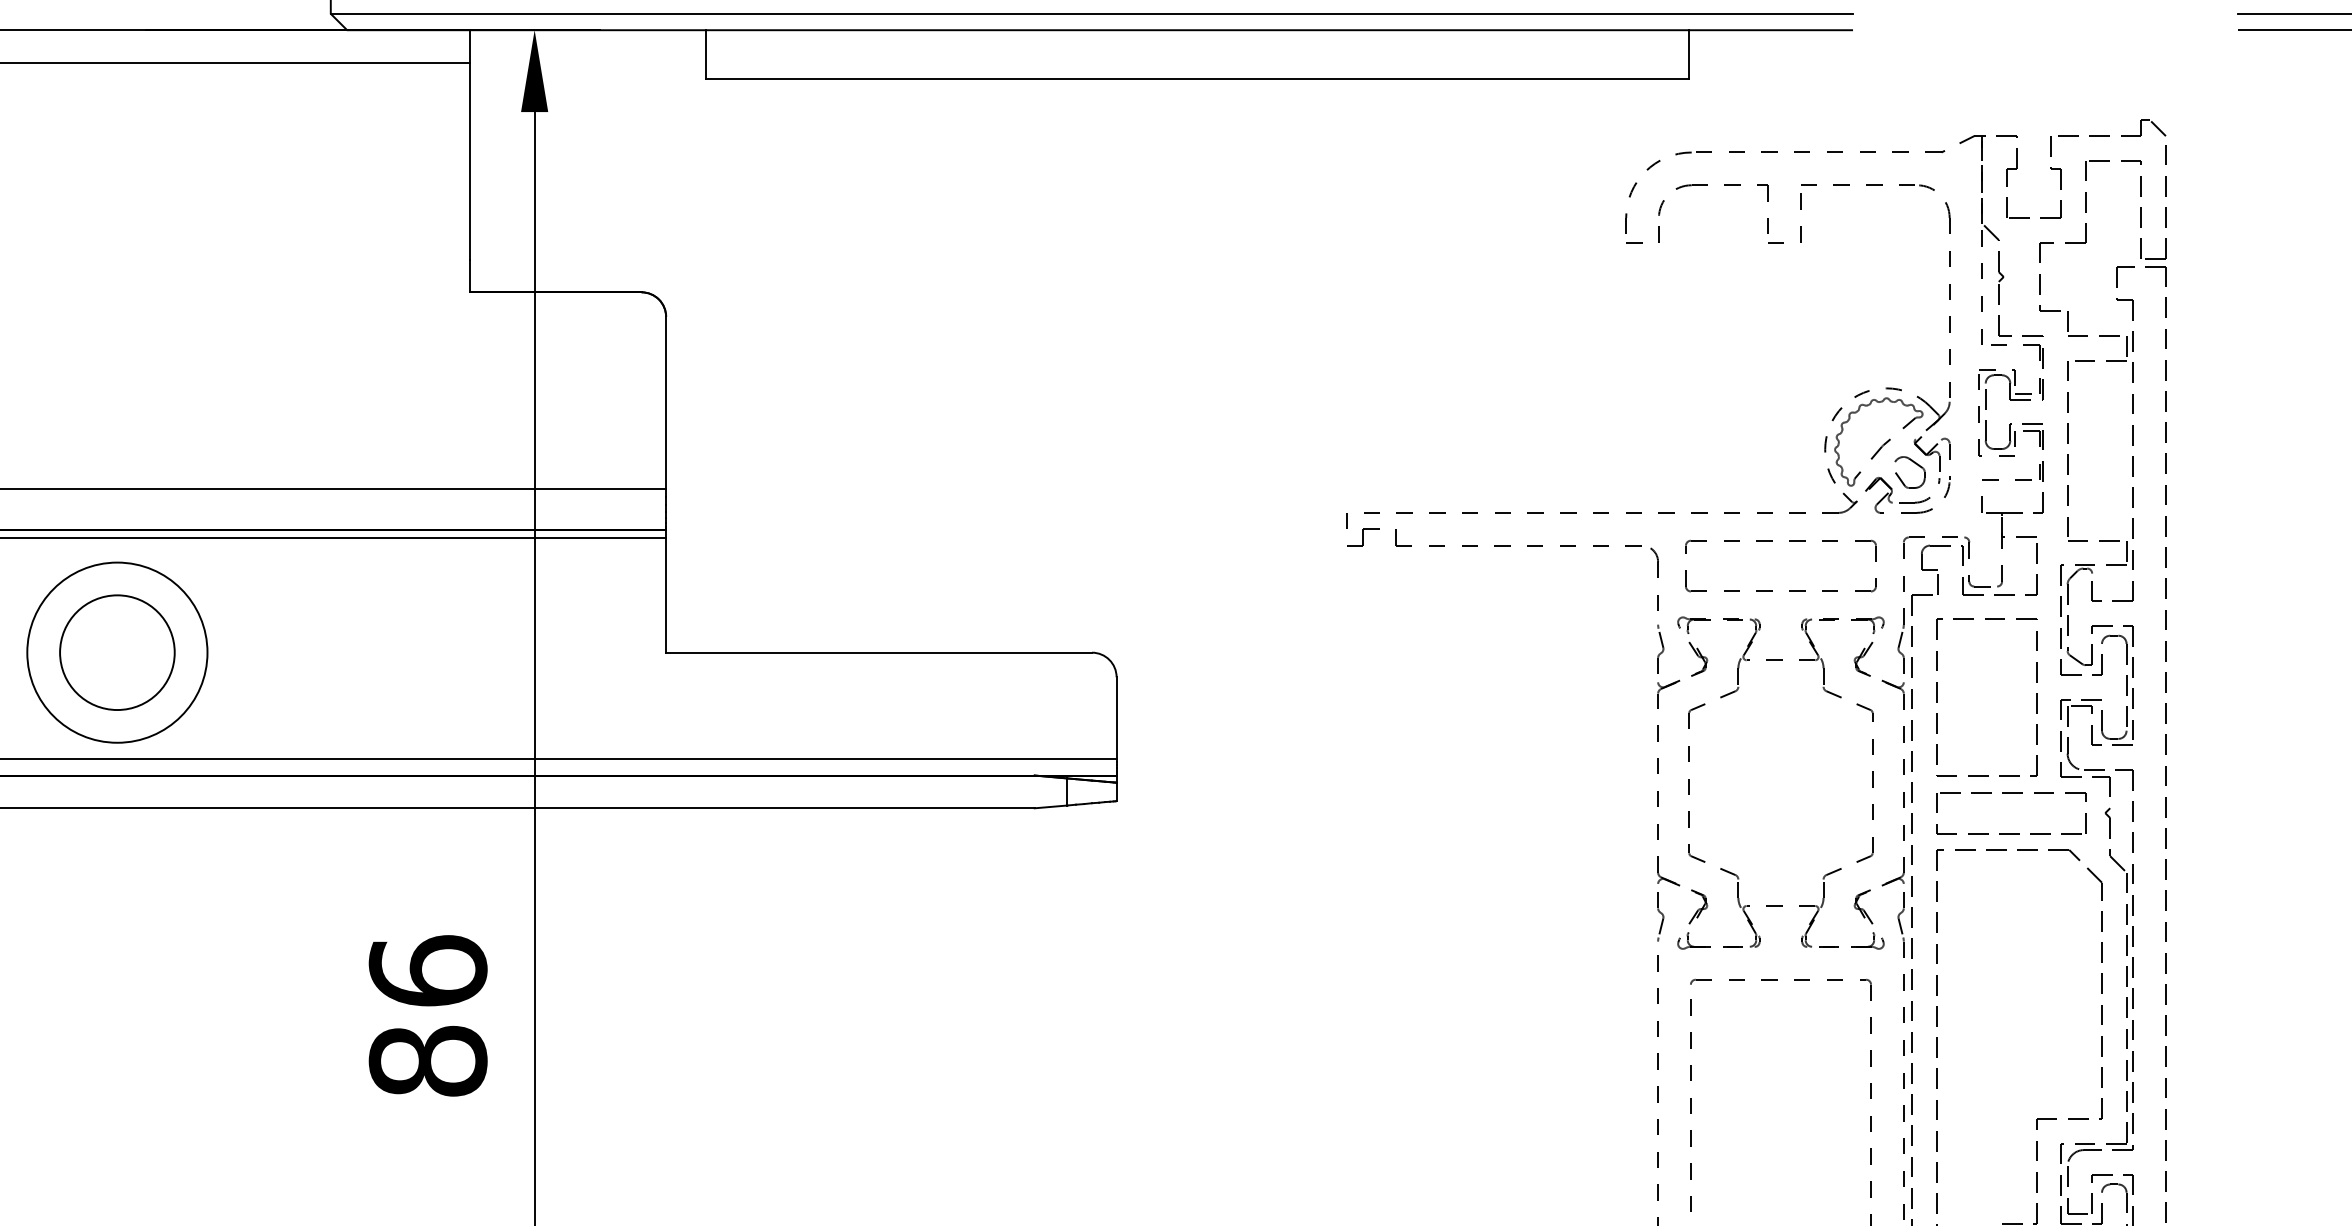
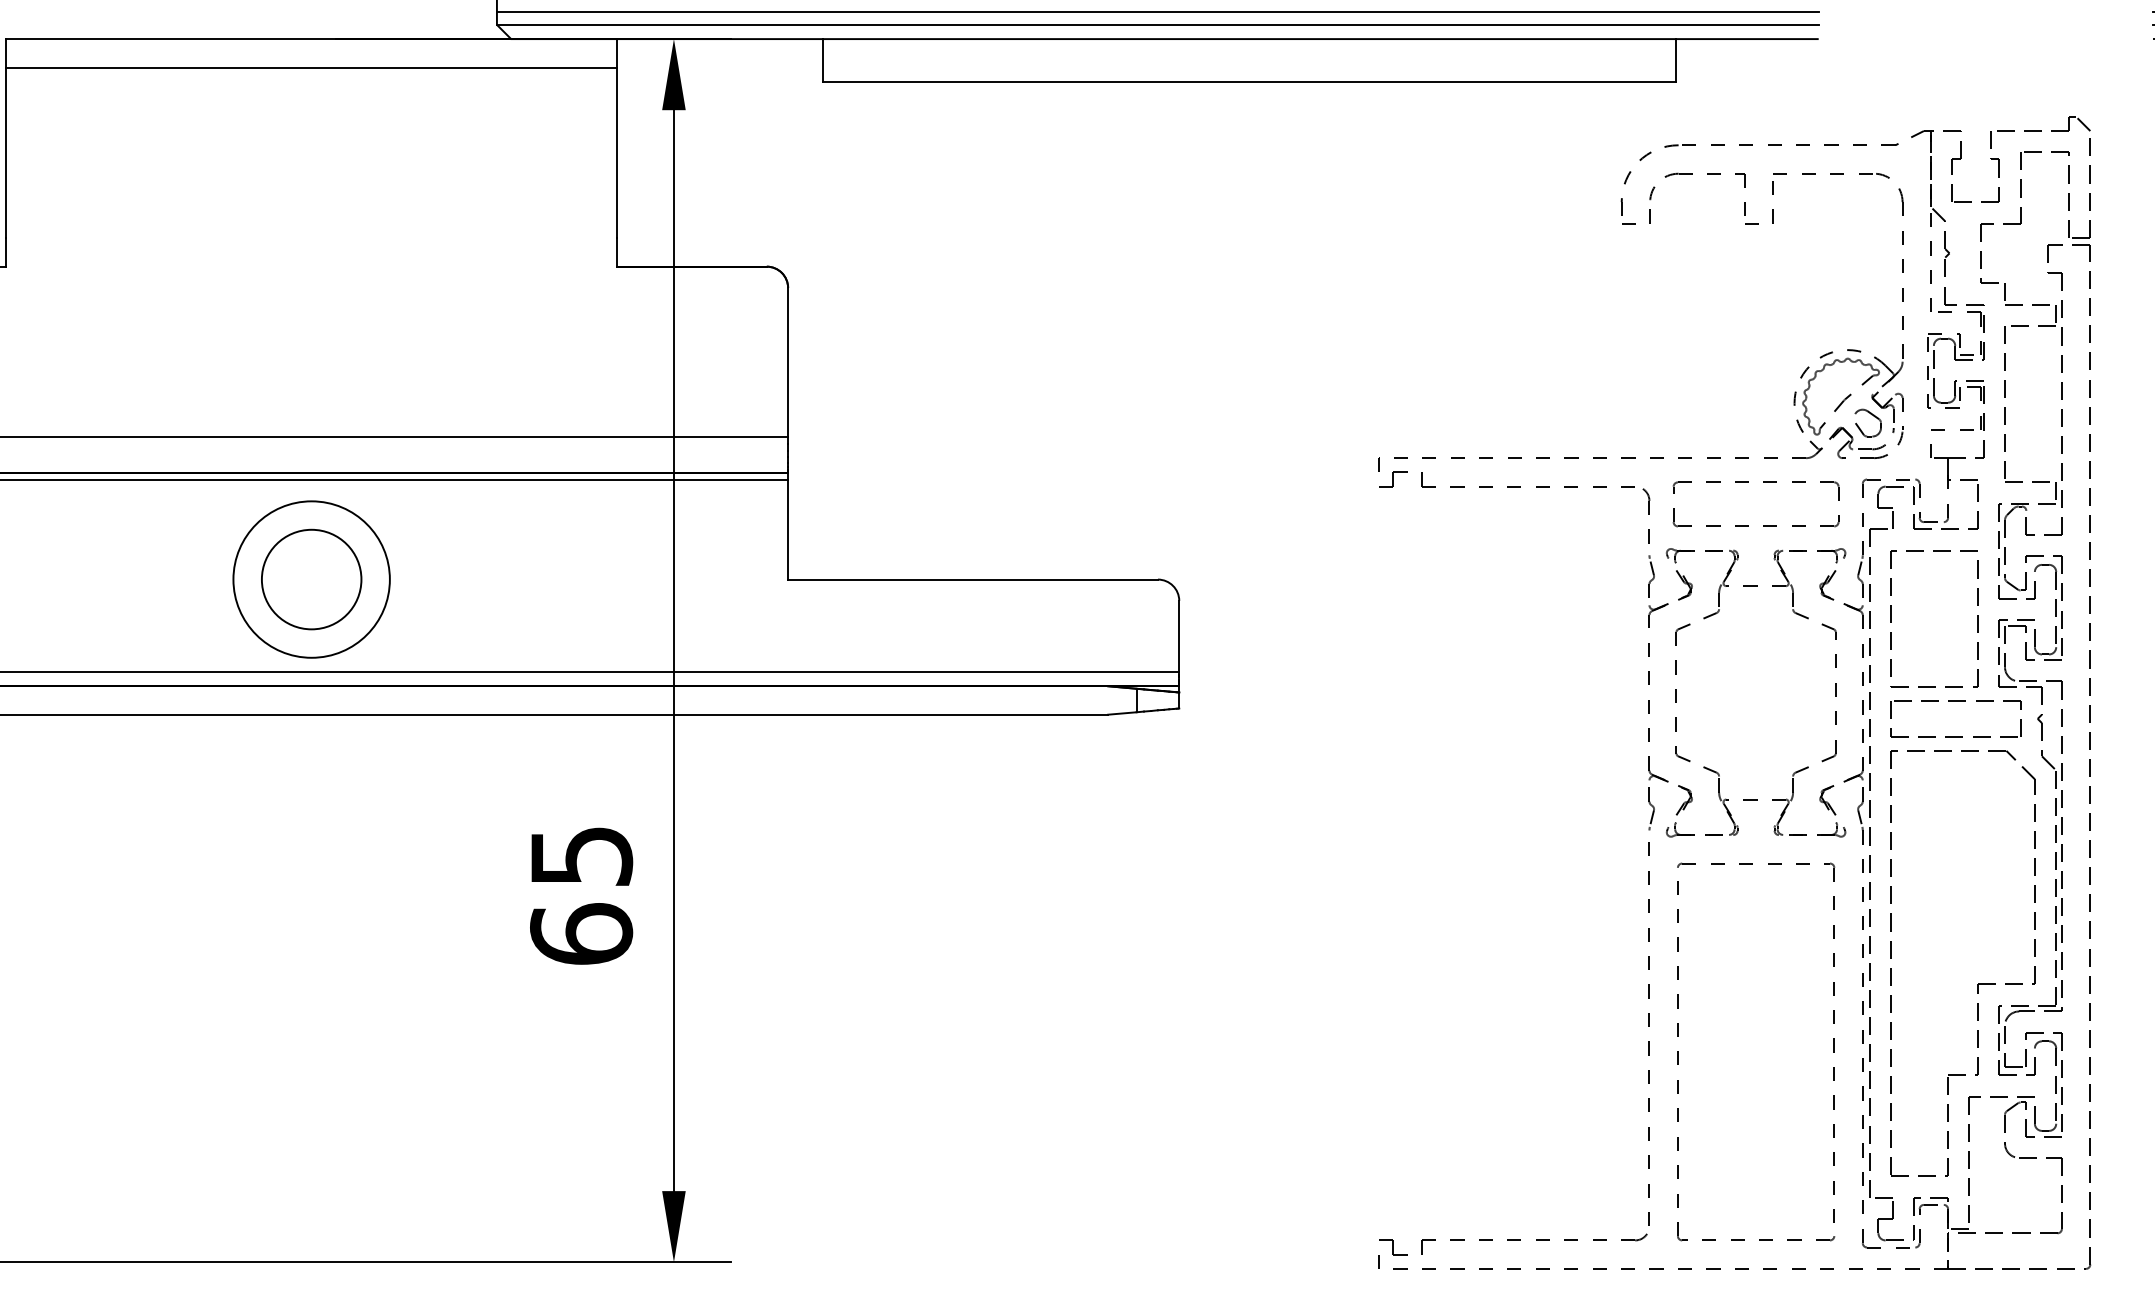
text: (428, 1015) -> (581, 894), 86 -> 65

